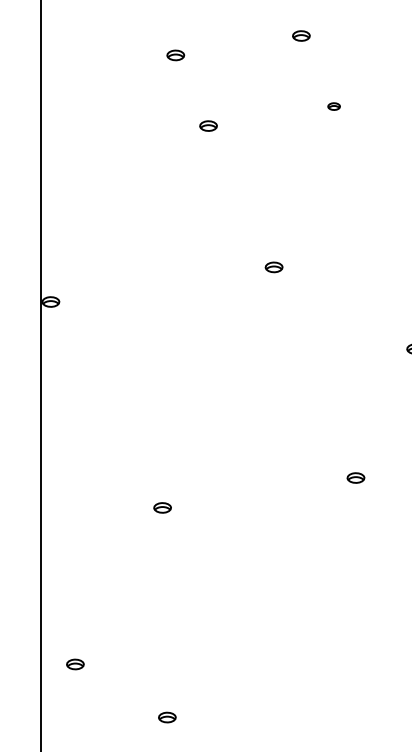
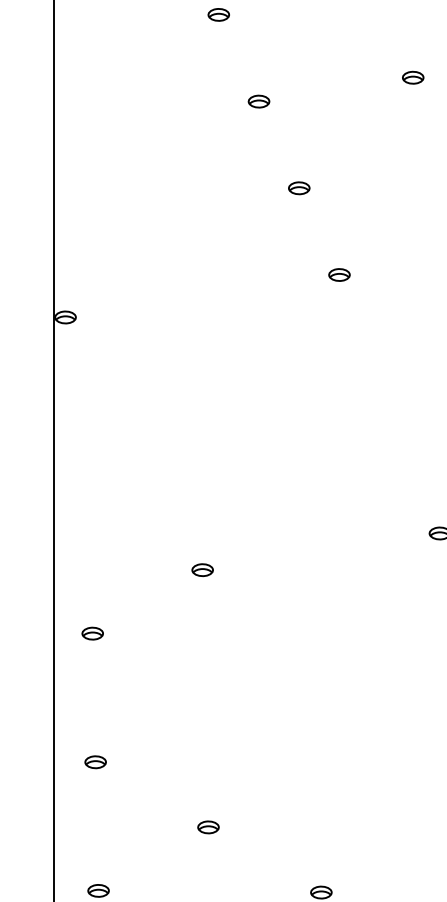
part: (333, 106) -> (412, 77), size x1.43
part: (241, 196) -> (299, 188), added
part: (72, 559) -> (92, 633), added

